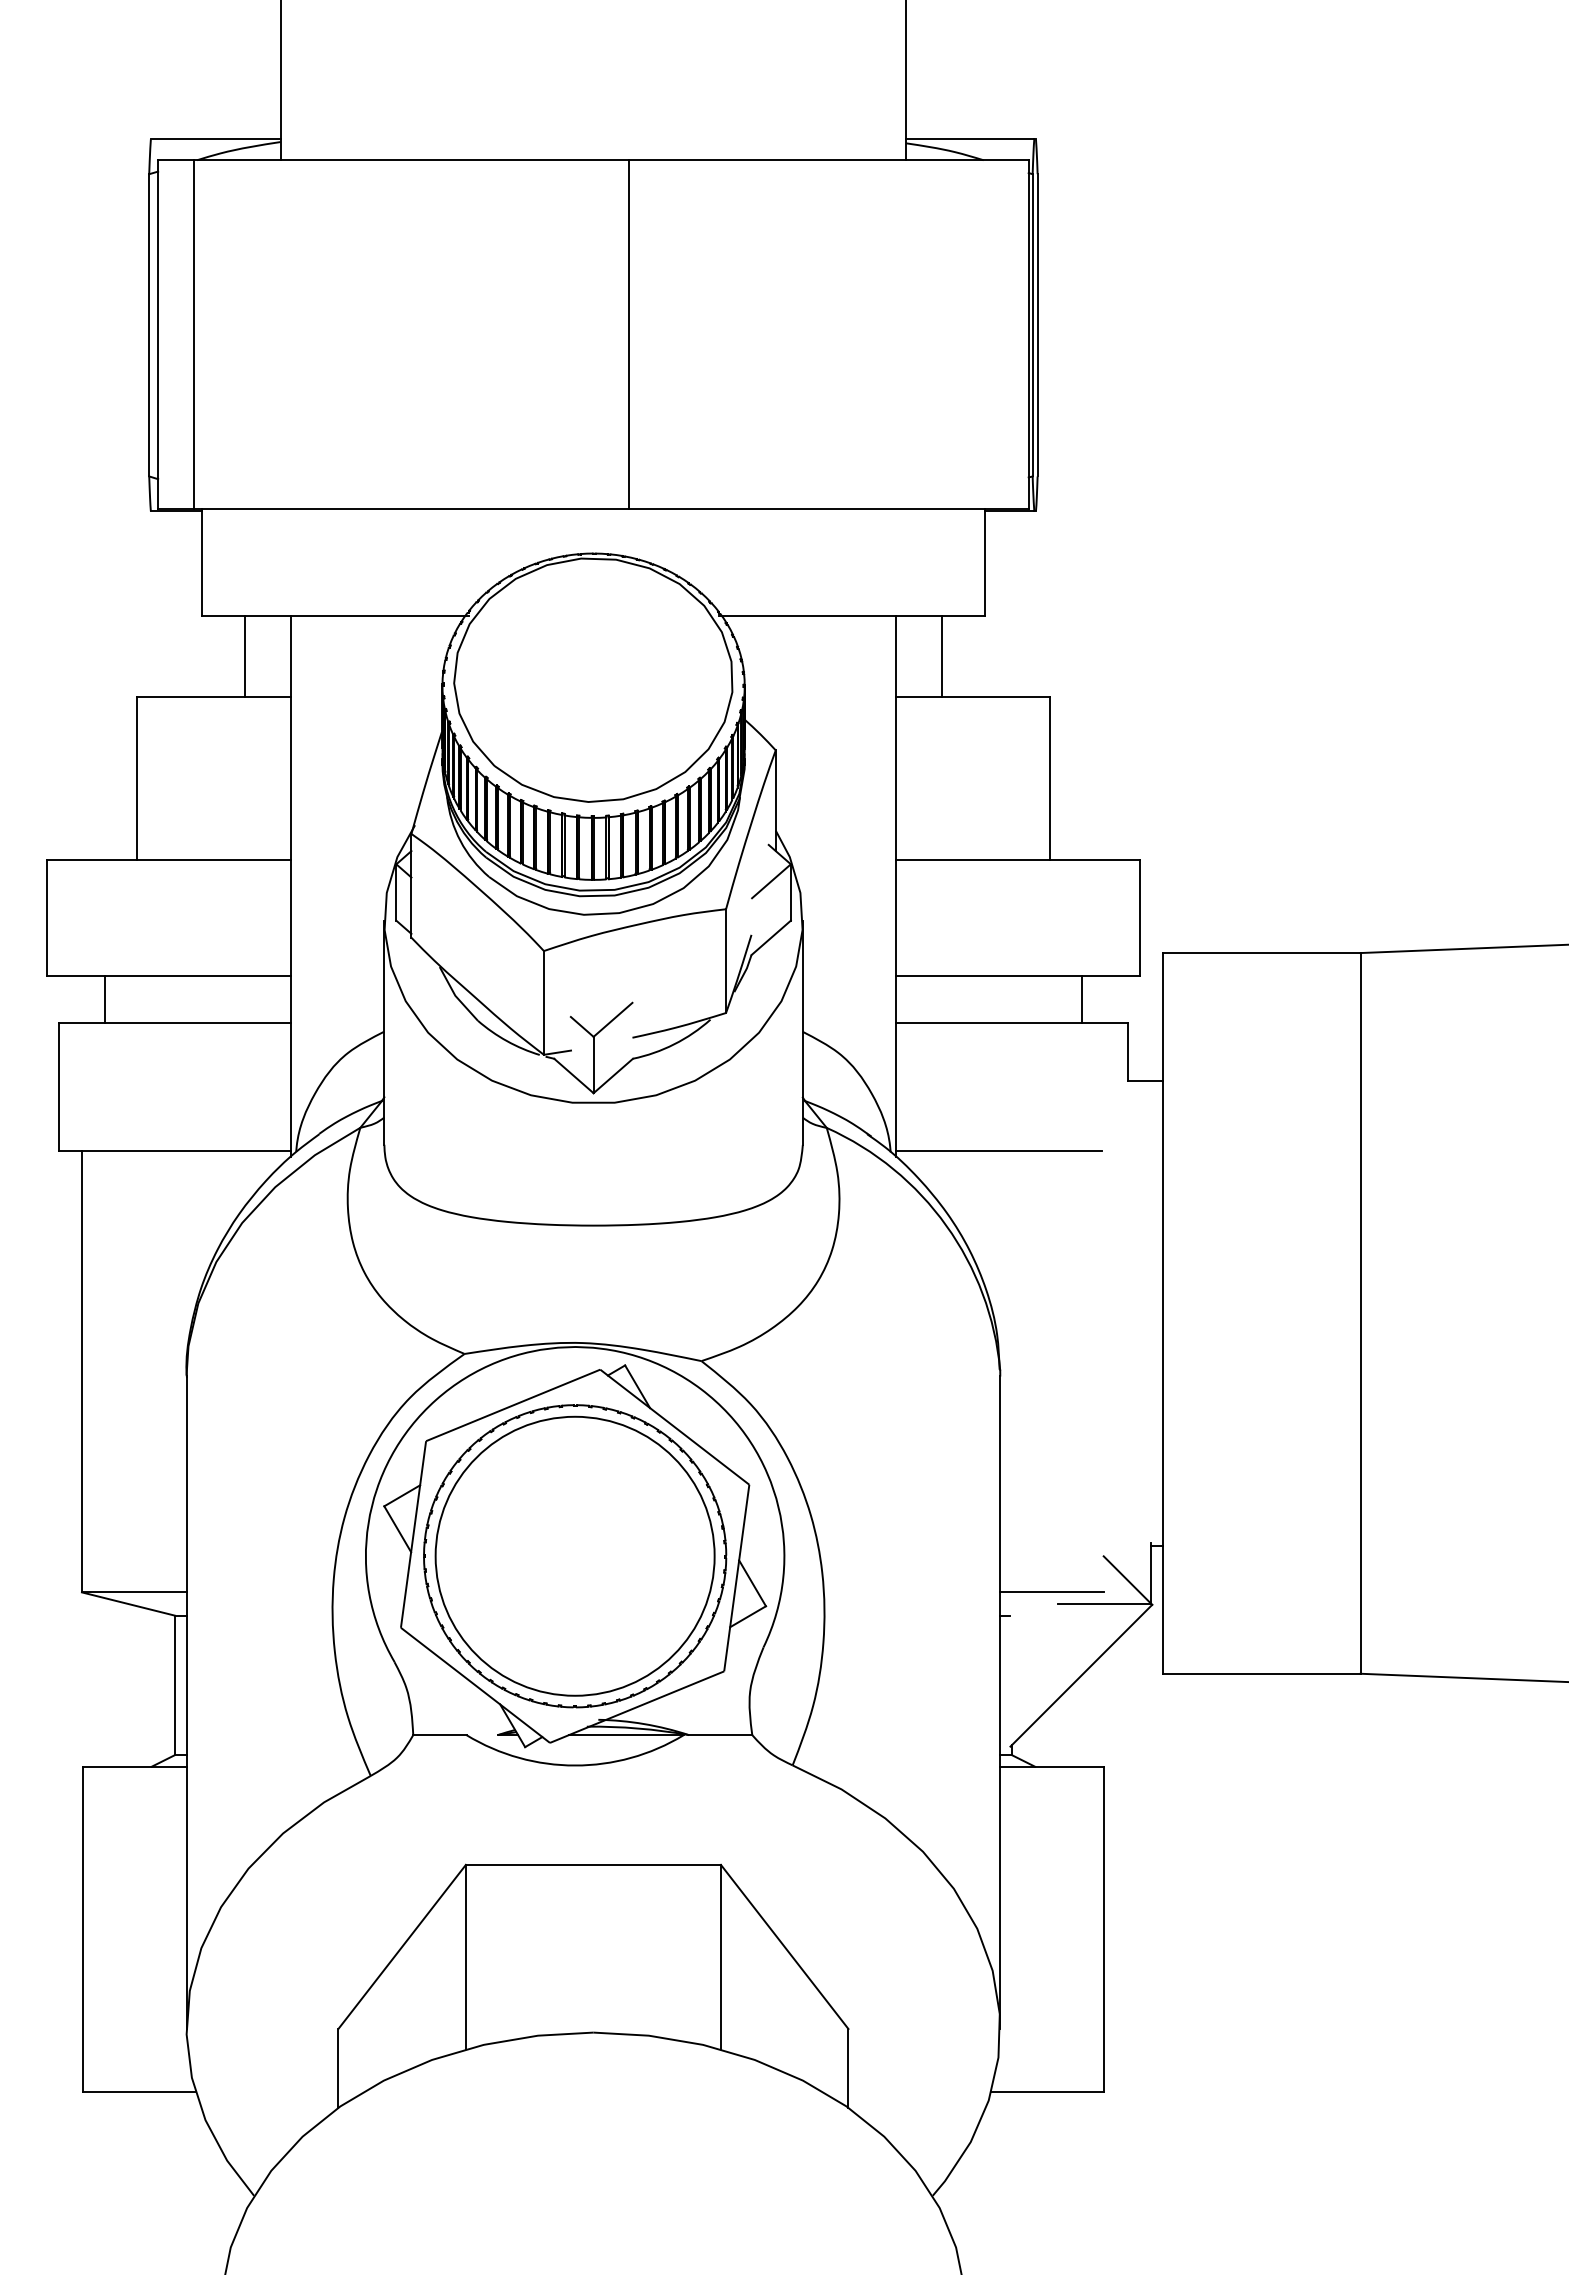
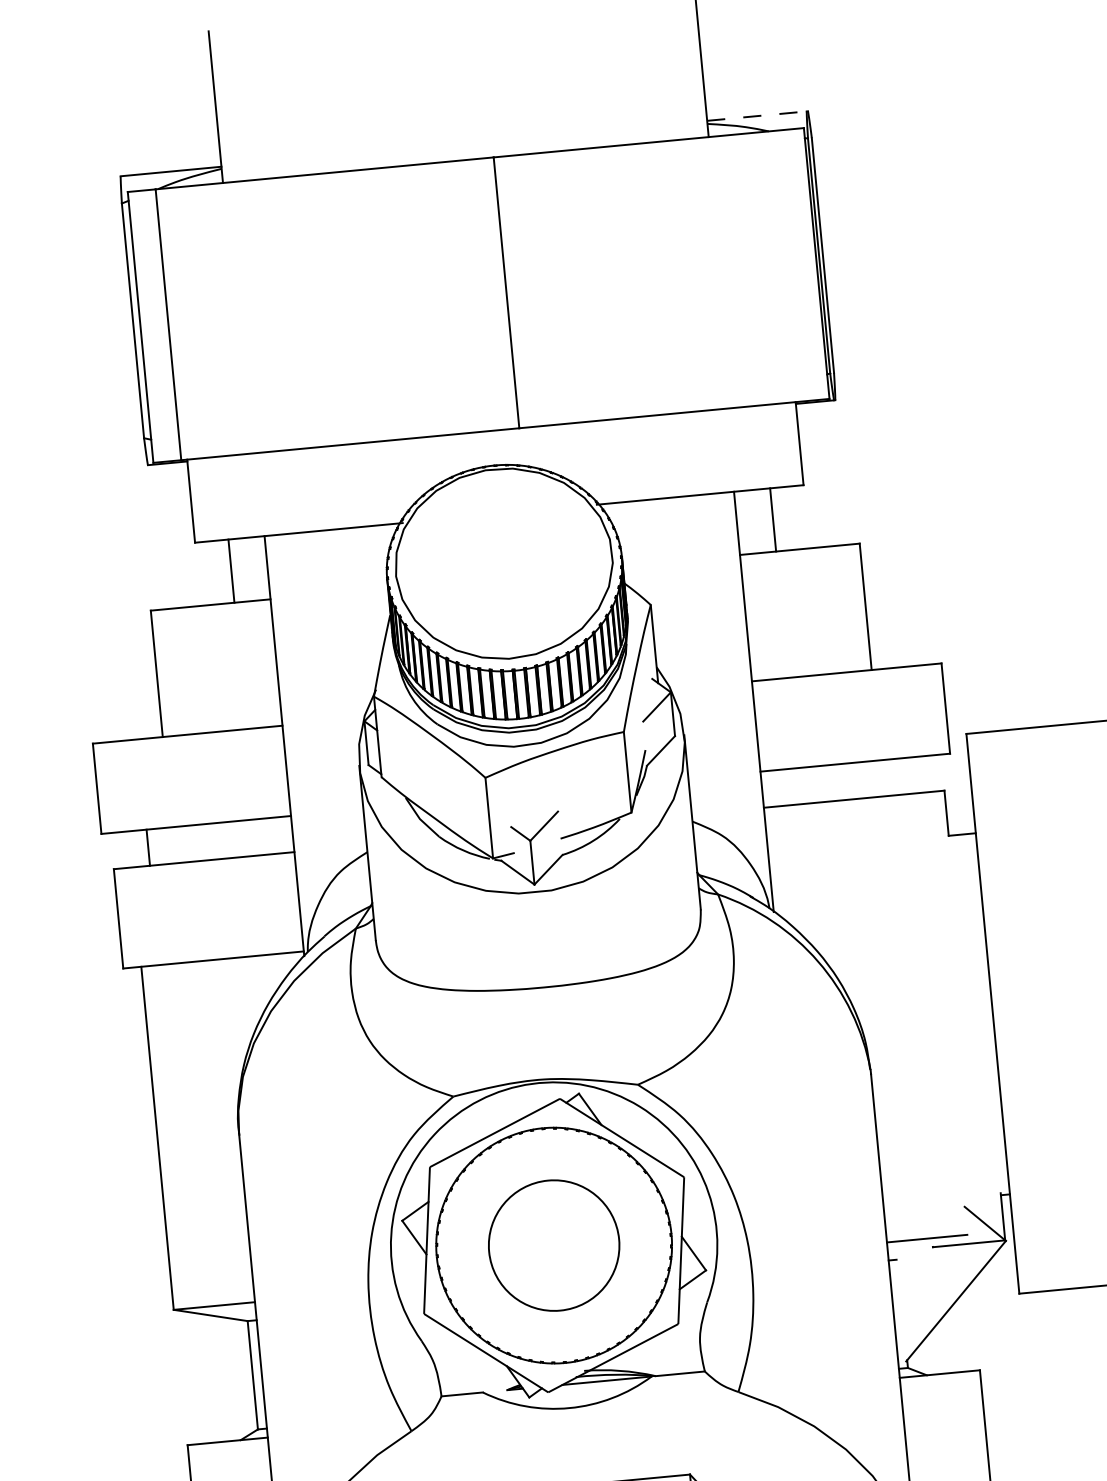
line: (970, 139) -> (757, 116), solid -> dashed
line: (1081, 999) -> (906, 776), removed
line: (998, 1150) -> (853, 899), removed
circle: (574, 1555) -> (553, 1245), size x0.6

